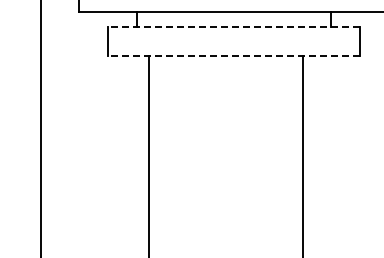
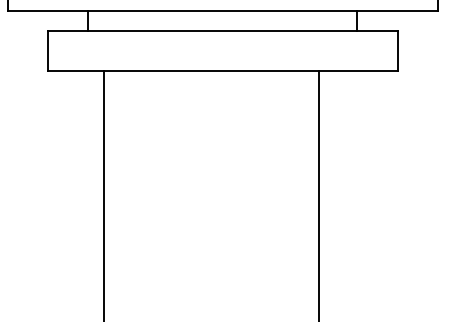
line: (233, 26) -> (222, 30), dashed -> solid
line: (233, 55) -> (222, 71), dashed -> solid

